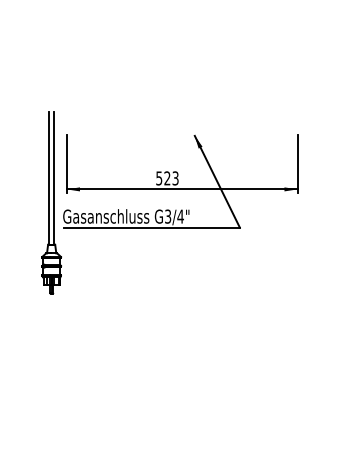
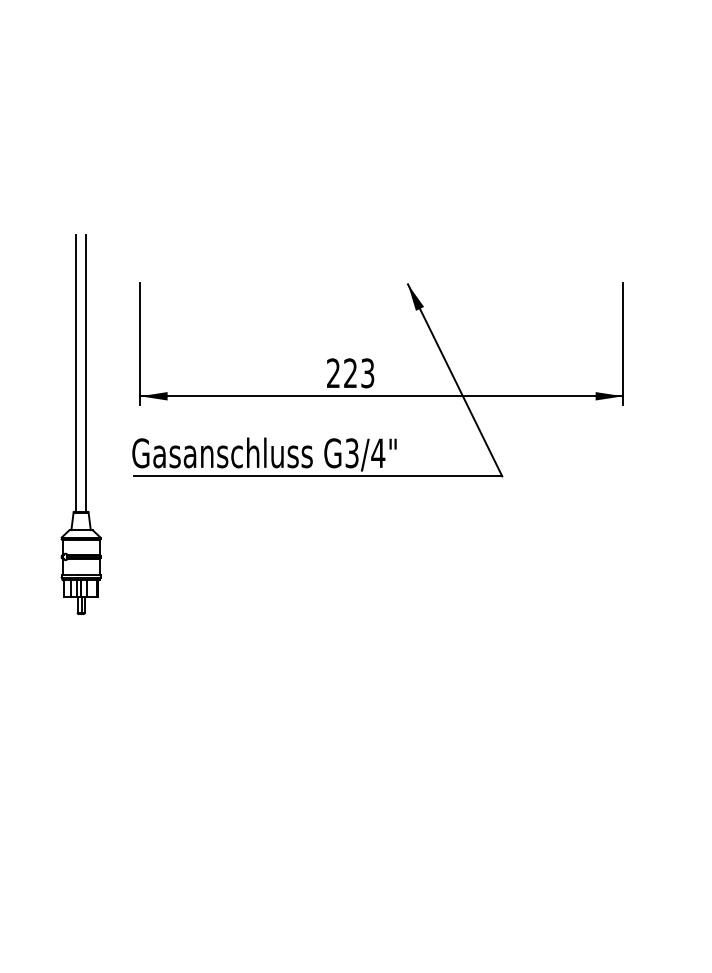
text: (159, 178) -> (334, 373), 523 -> 223
part: (51, 202) -> (80, 423), moved

